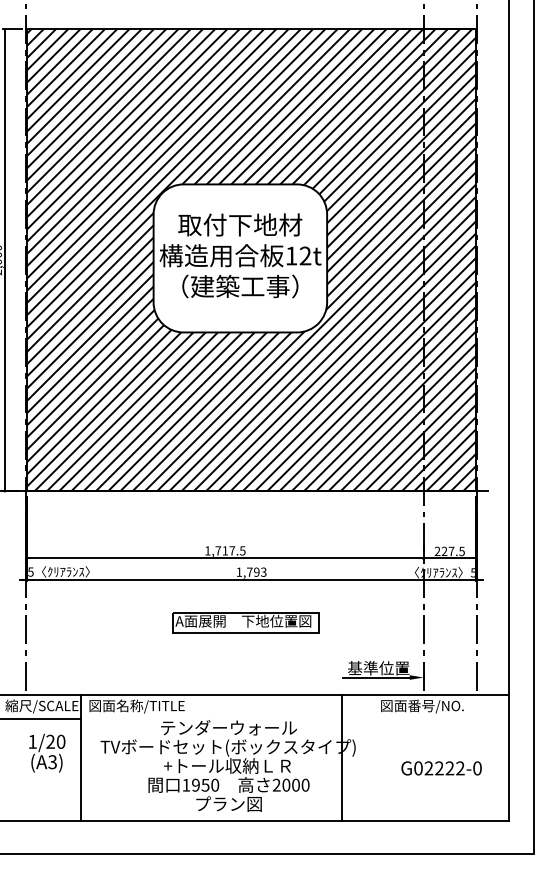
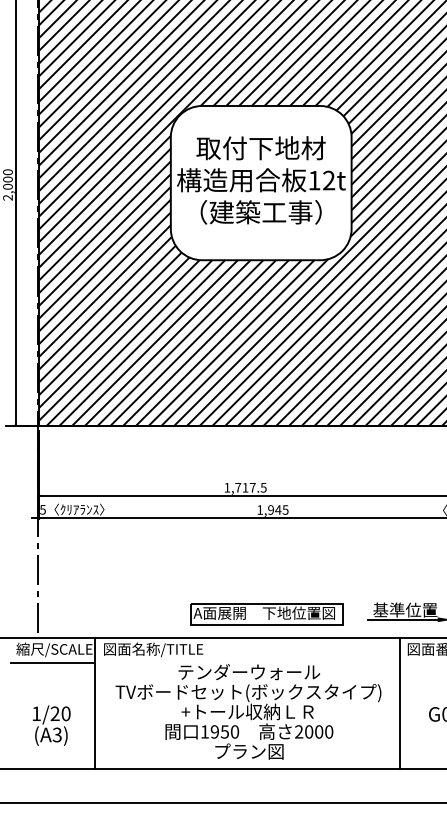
text: (256, 571) -> (278, 509), 1,793 -> 1,945
part: (245, 622) -> (266, 614), moved
text: (47, 752) -> (51, 724), moved
line: (341, 758) -> (399, 704), moved

